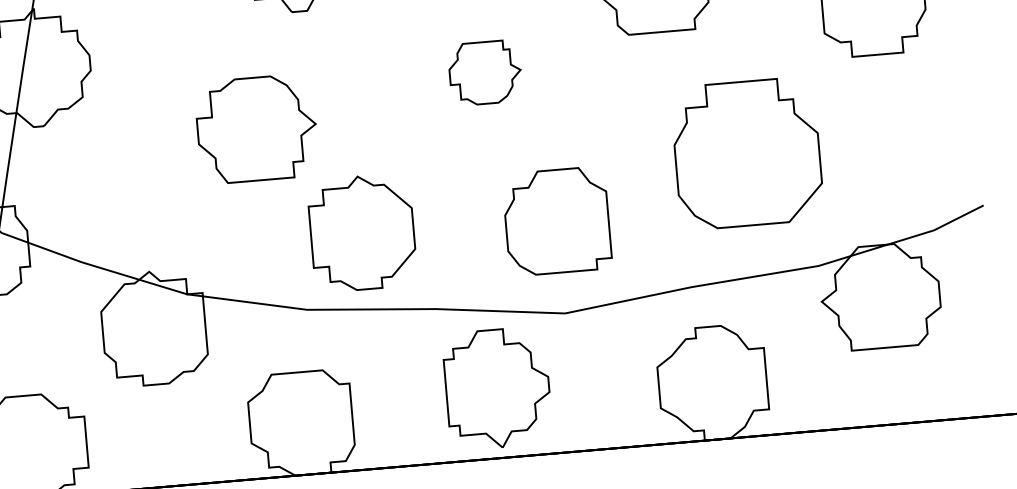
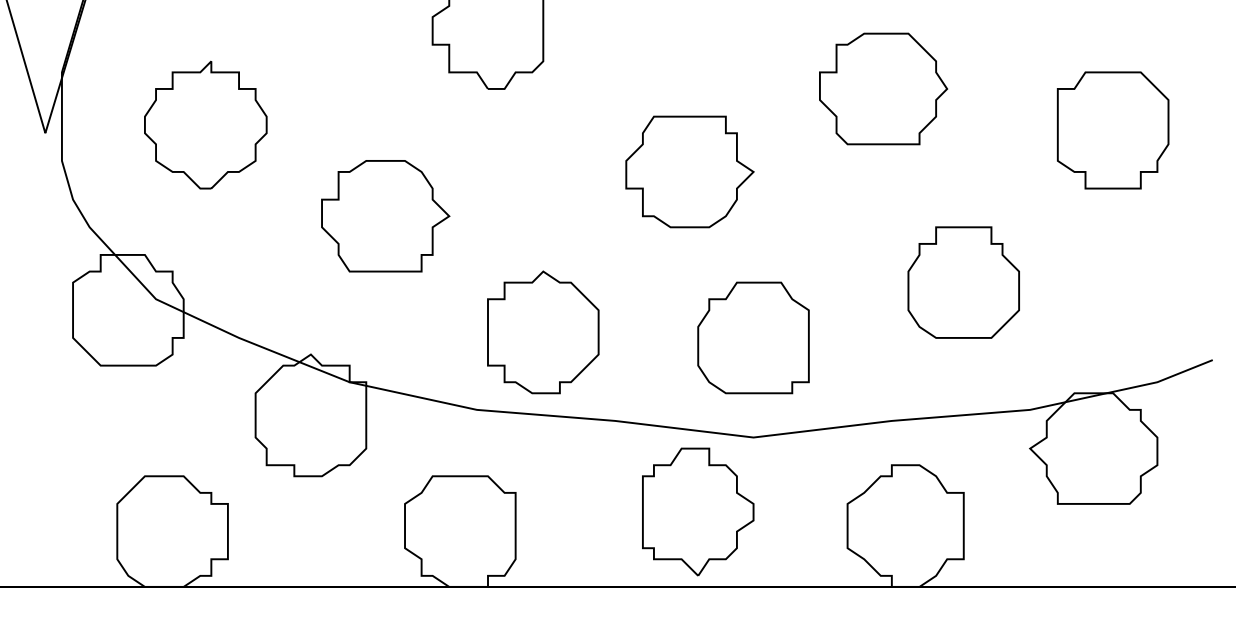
part: (484, 72) -> (689, 171), size x1.67
part: (256, 129) -> (385, 216), moved
part: (746, 153) -> (963, 282), size x0.71
part: (497, 388) -> (698, 511), moved

